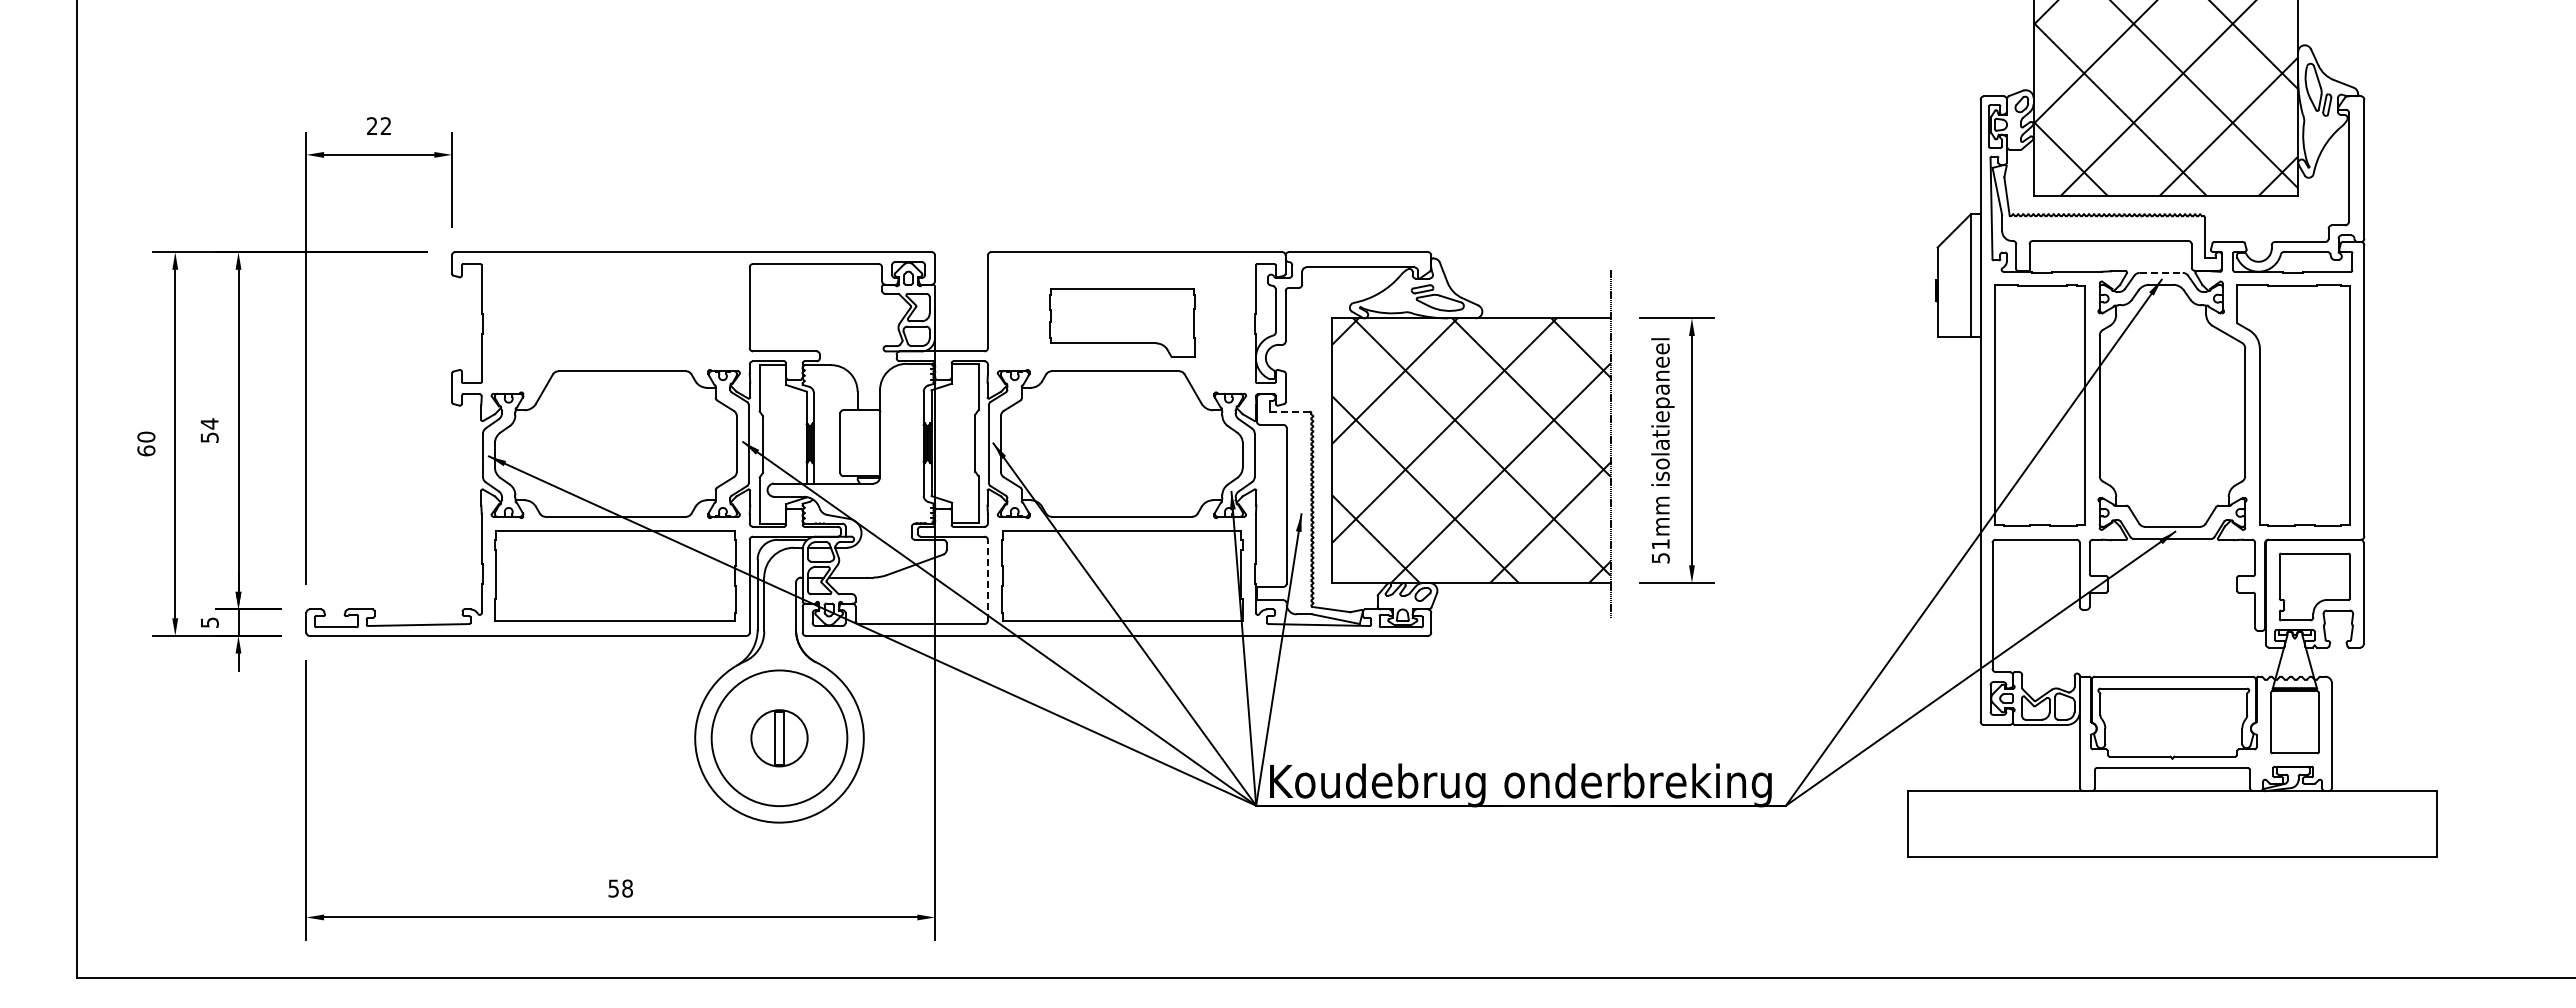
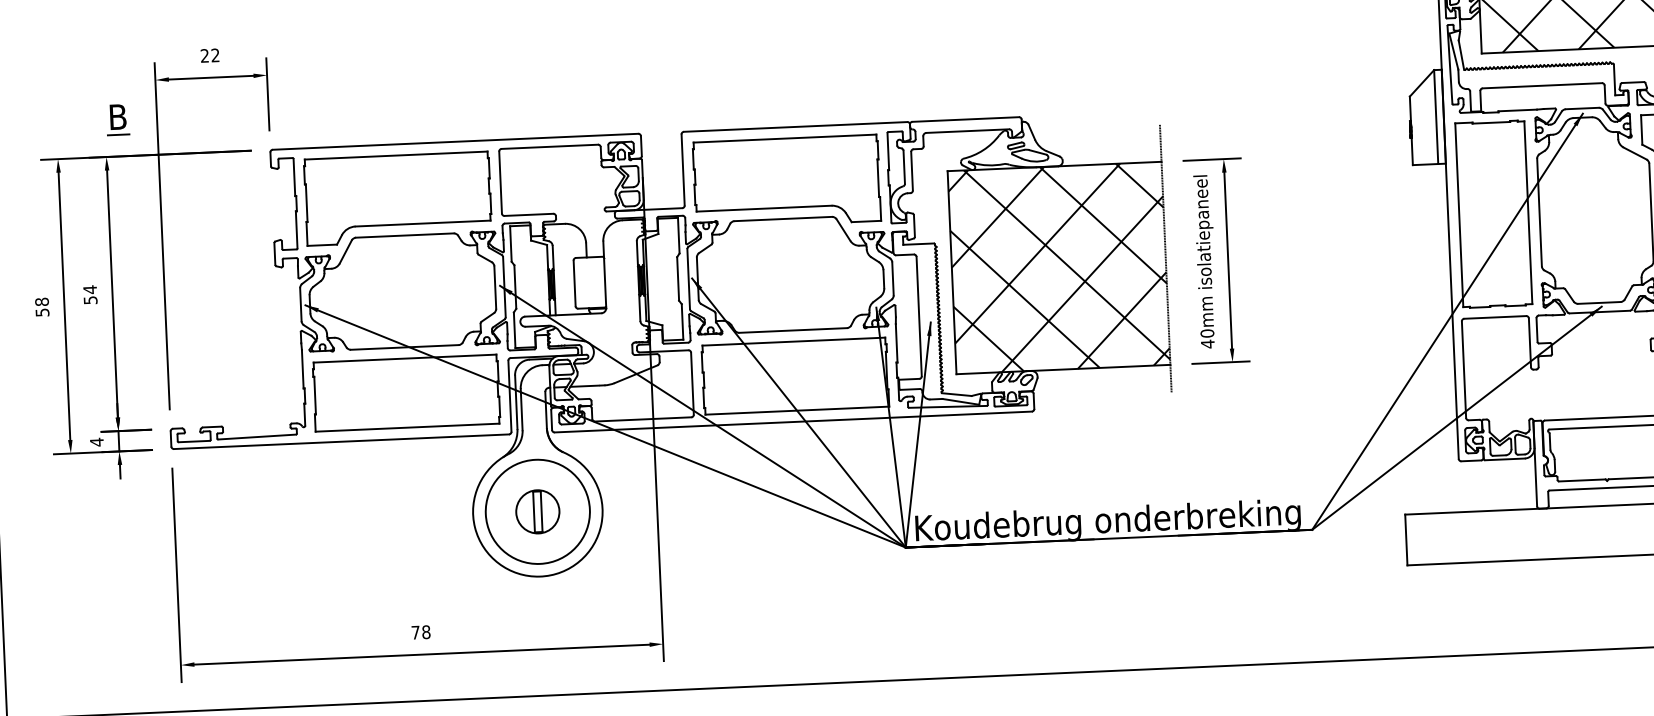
part: (255, 204) -> (117, 119), added
line: (2161, 272) -> (1582, 108), dashed -> solid
part: (615, 323) -> (398, 199), added
part: (1122, 323) -> (787, 182), size x1.67
line: (1290, 411) -> (918, 244), dashed -> solid
text: (146, 443) -> (42, 306), 60 -> 58
text: (1660, 550) -> (1207, 338), 51mm -> 40mm
line: (987, 579) -> (692, 383), dashed -> solid
text: (209, 622) -> (96, 442), 5 -> 4
text: (613, 888) -> (415, 632), 58 -> 78

